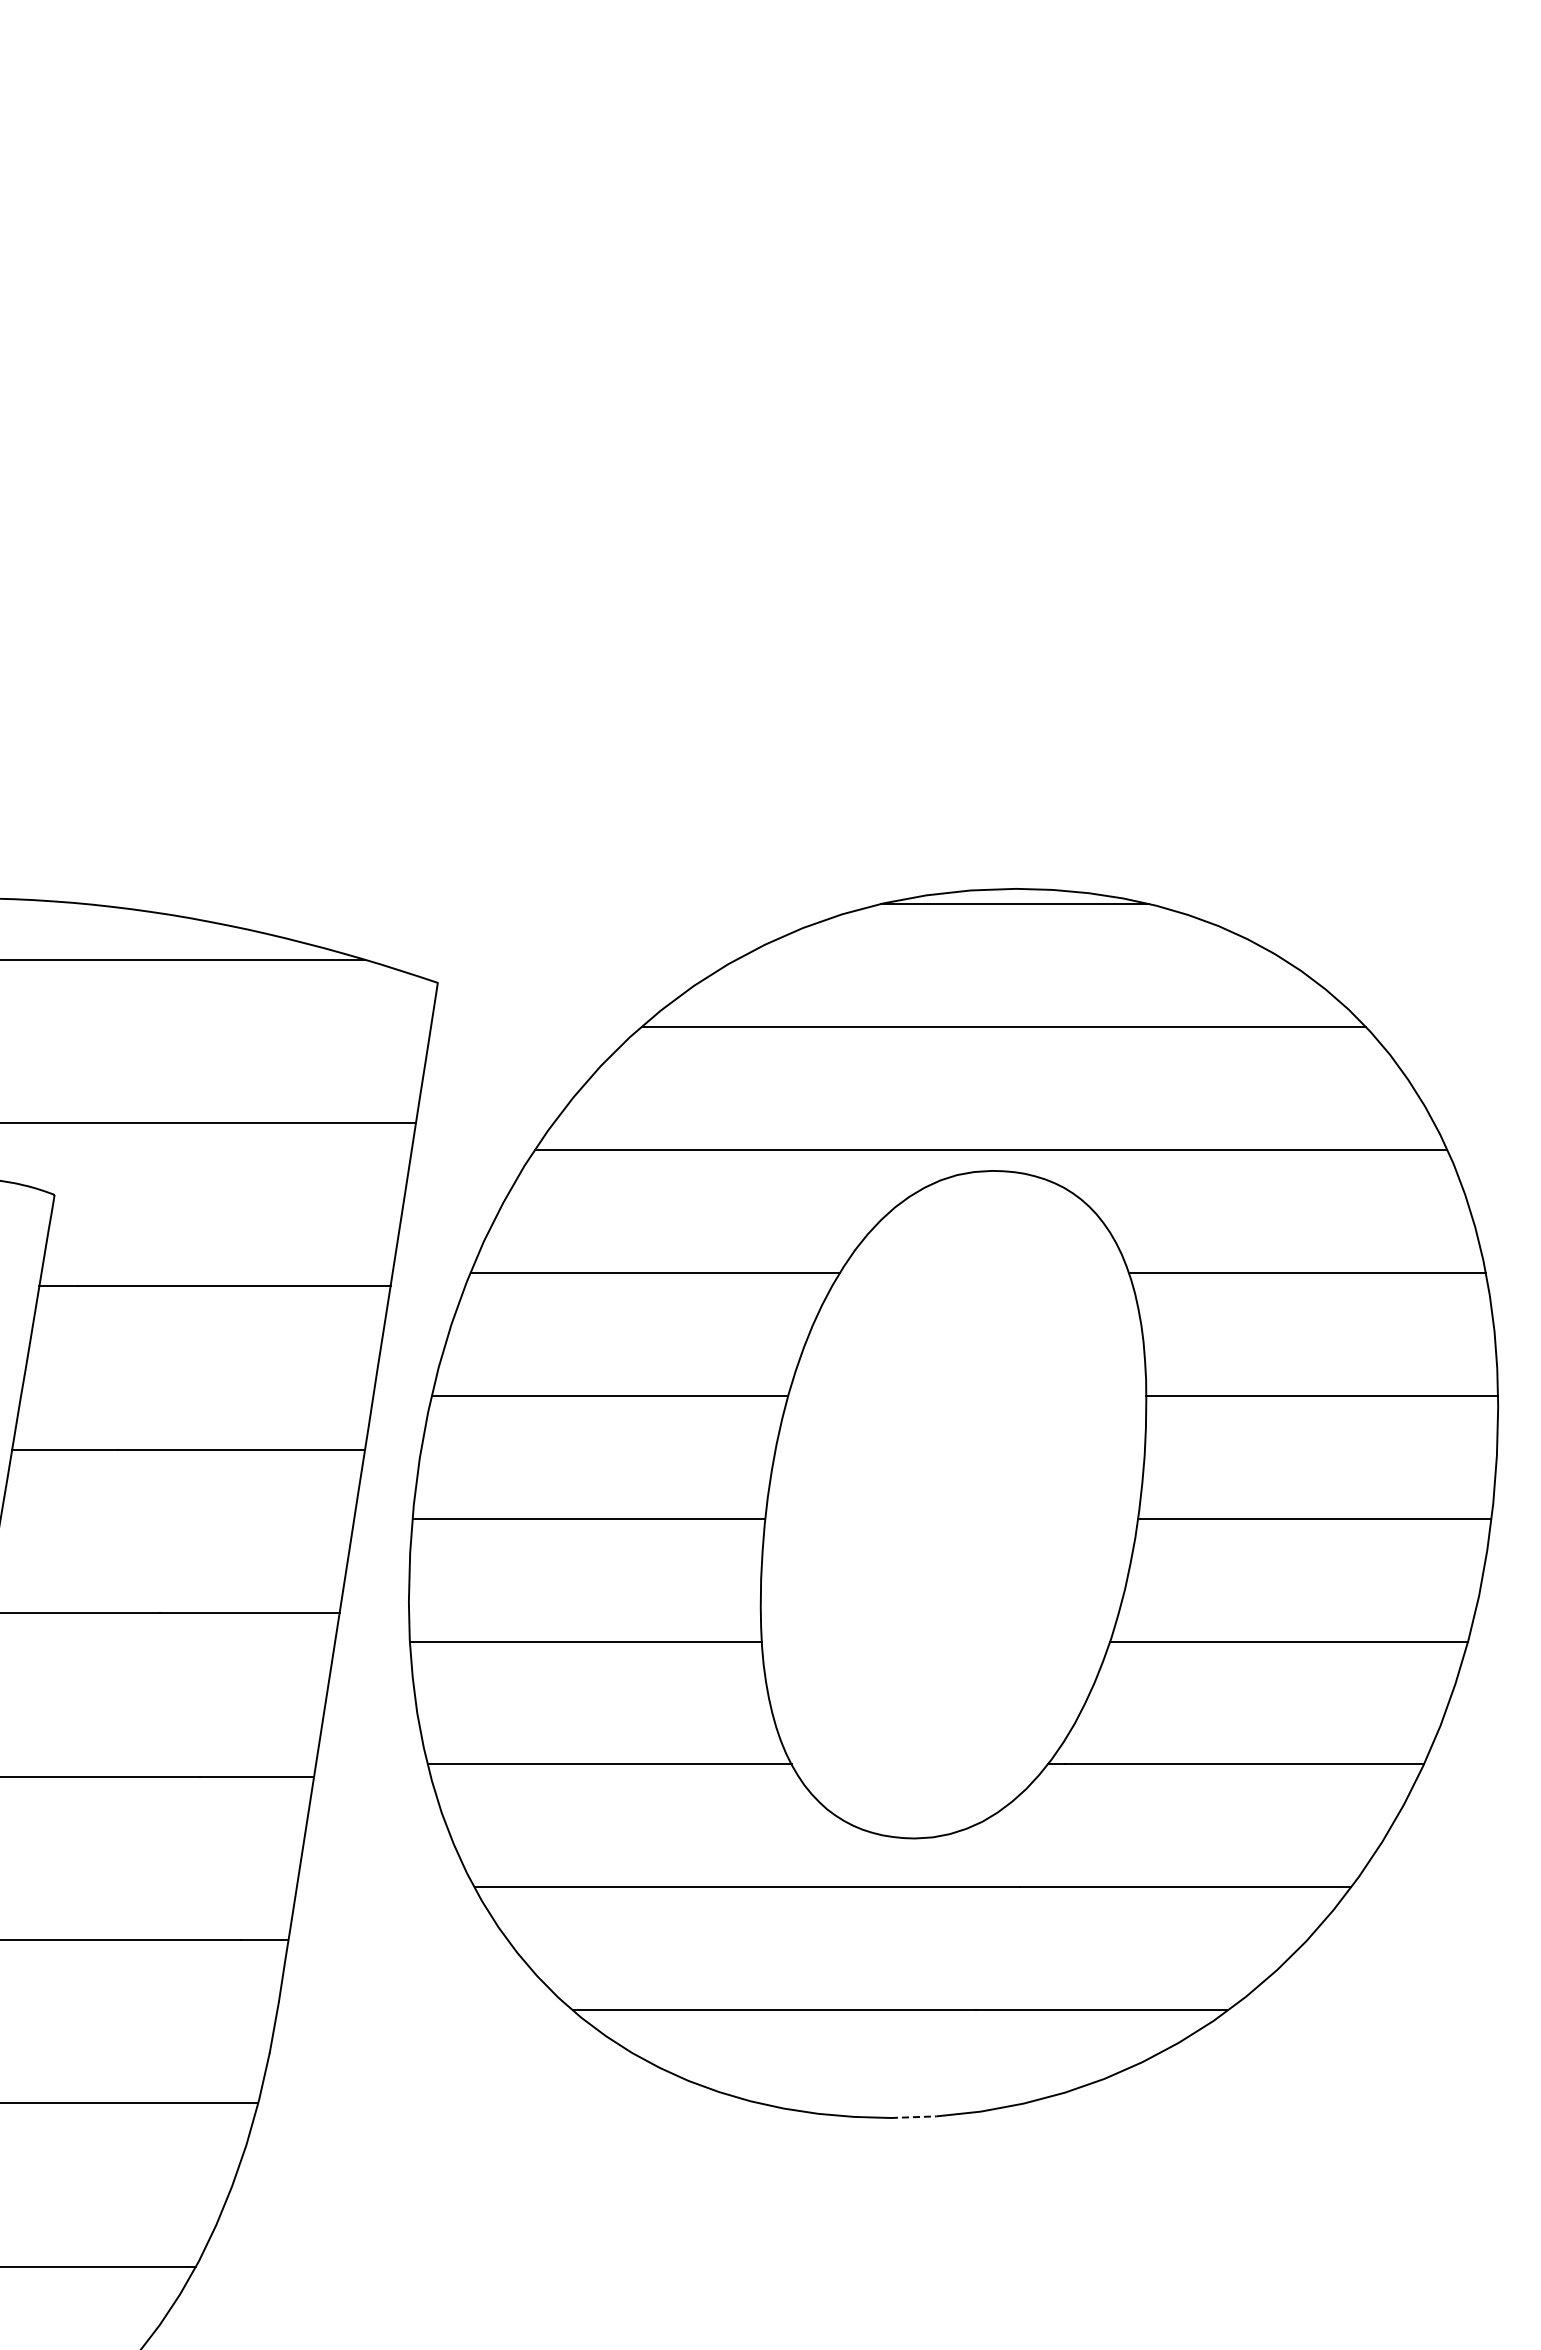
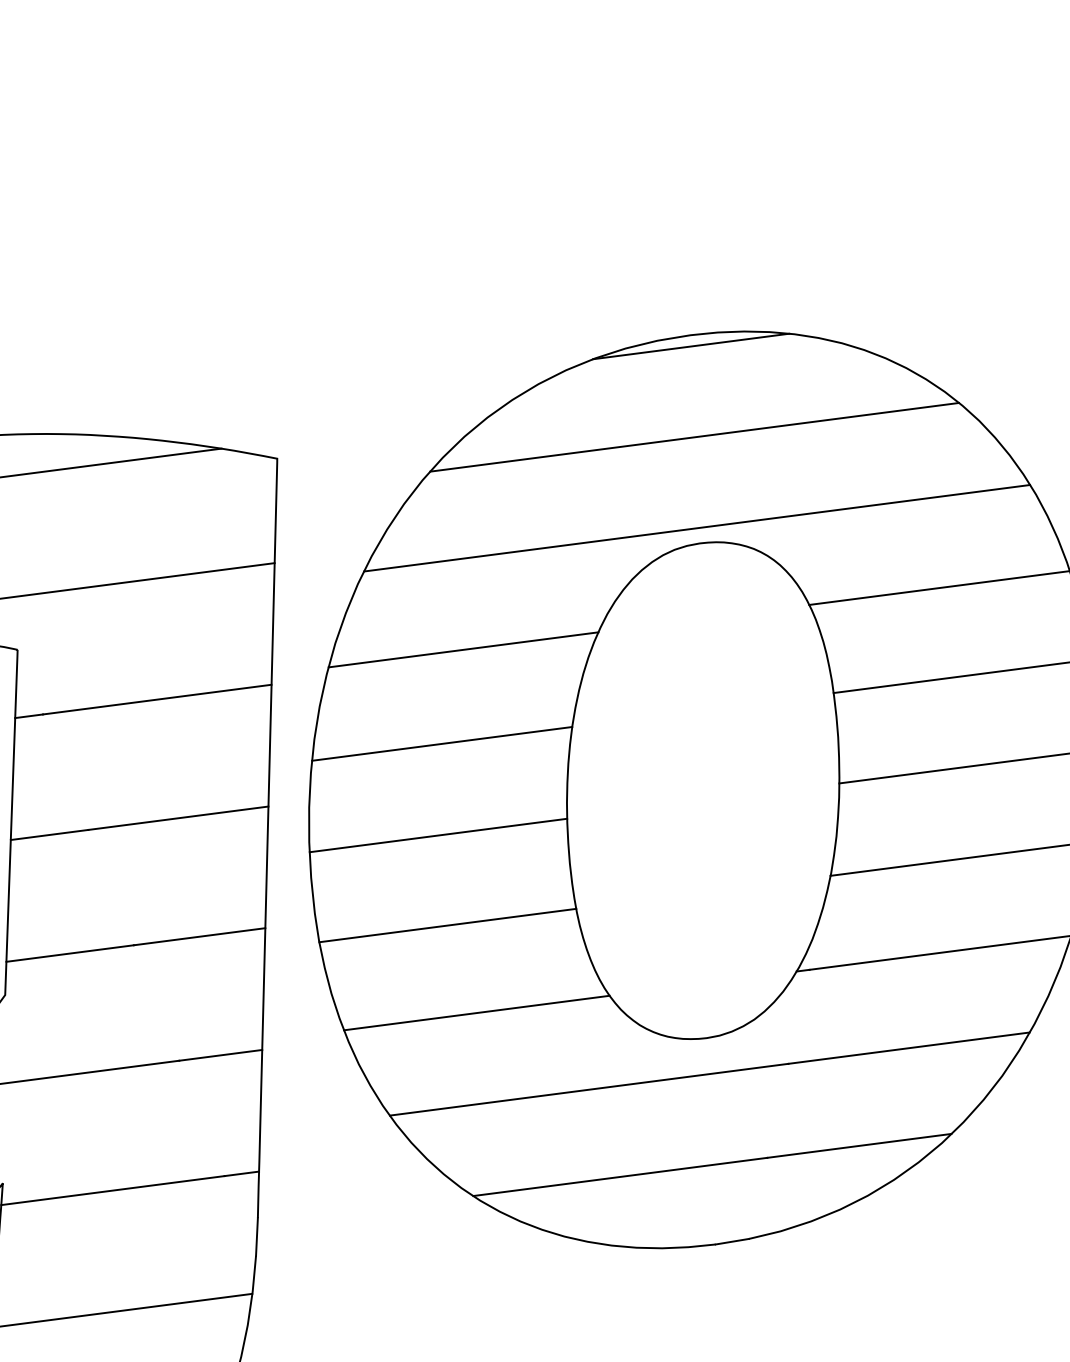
line: (913, 2117) -> (732, 1241), dashed -> solid

